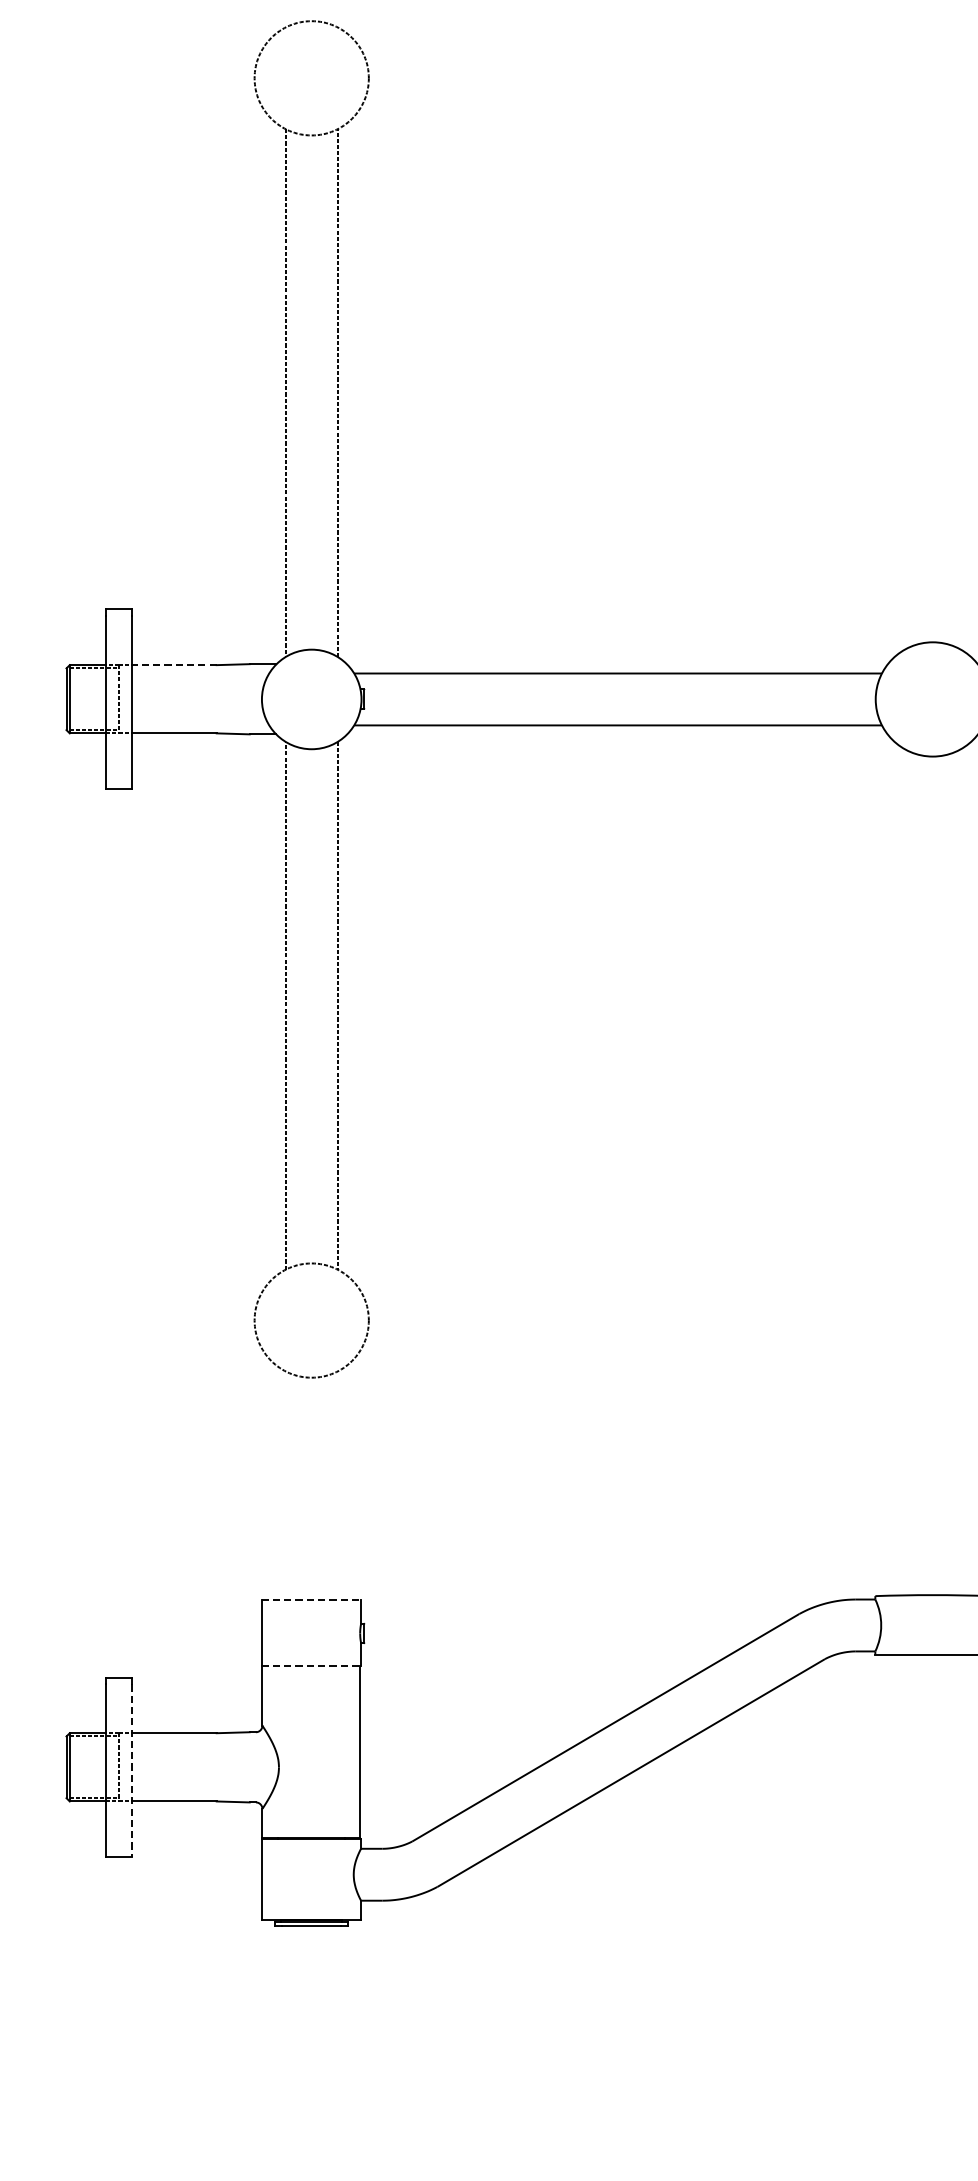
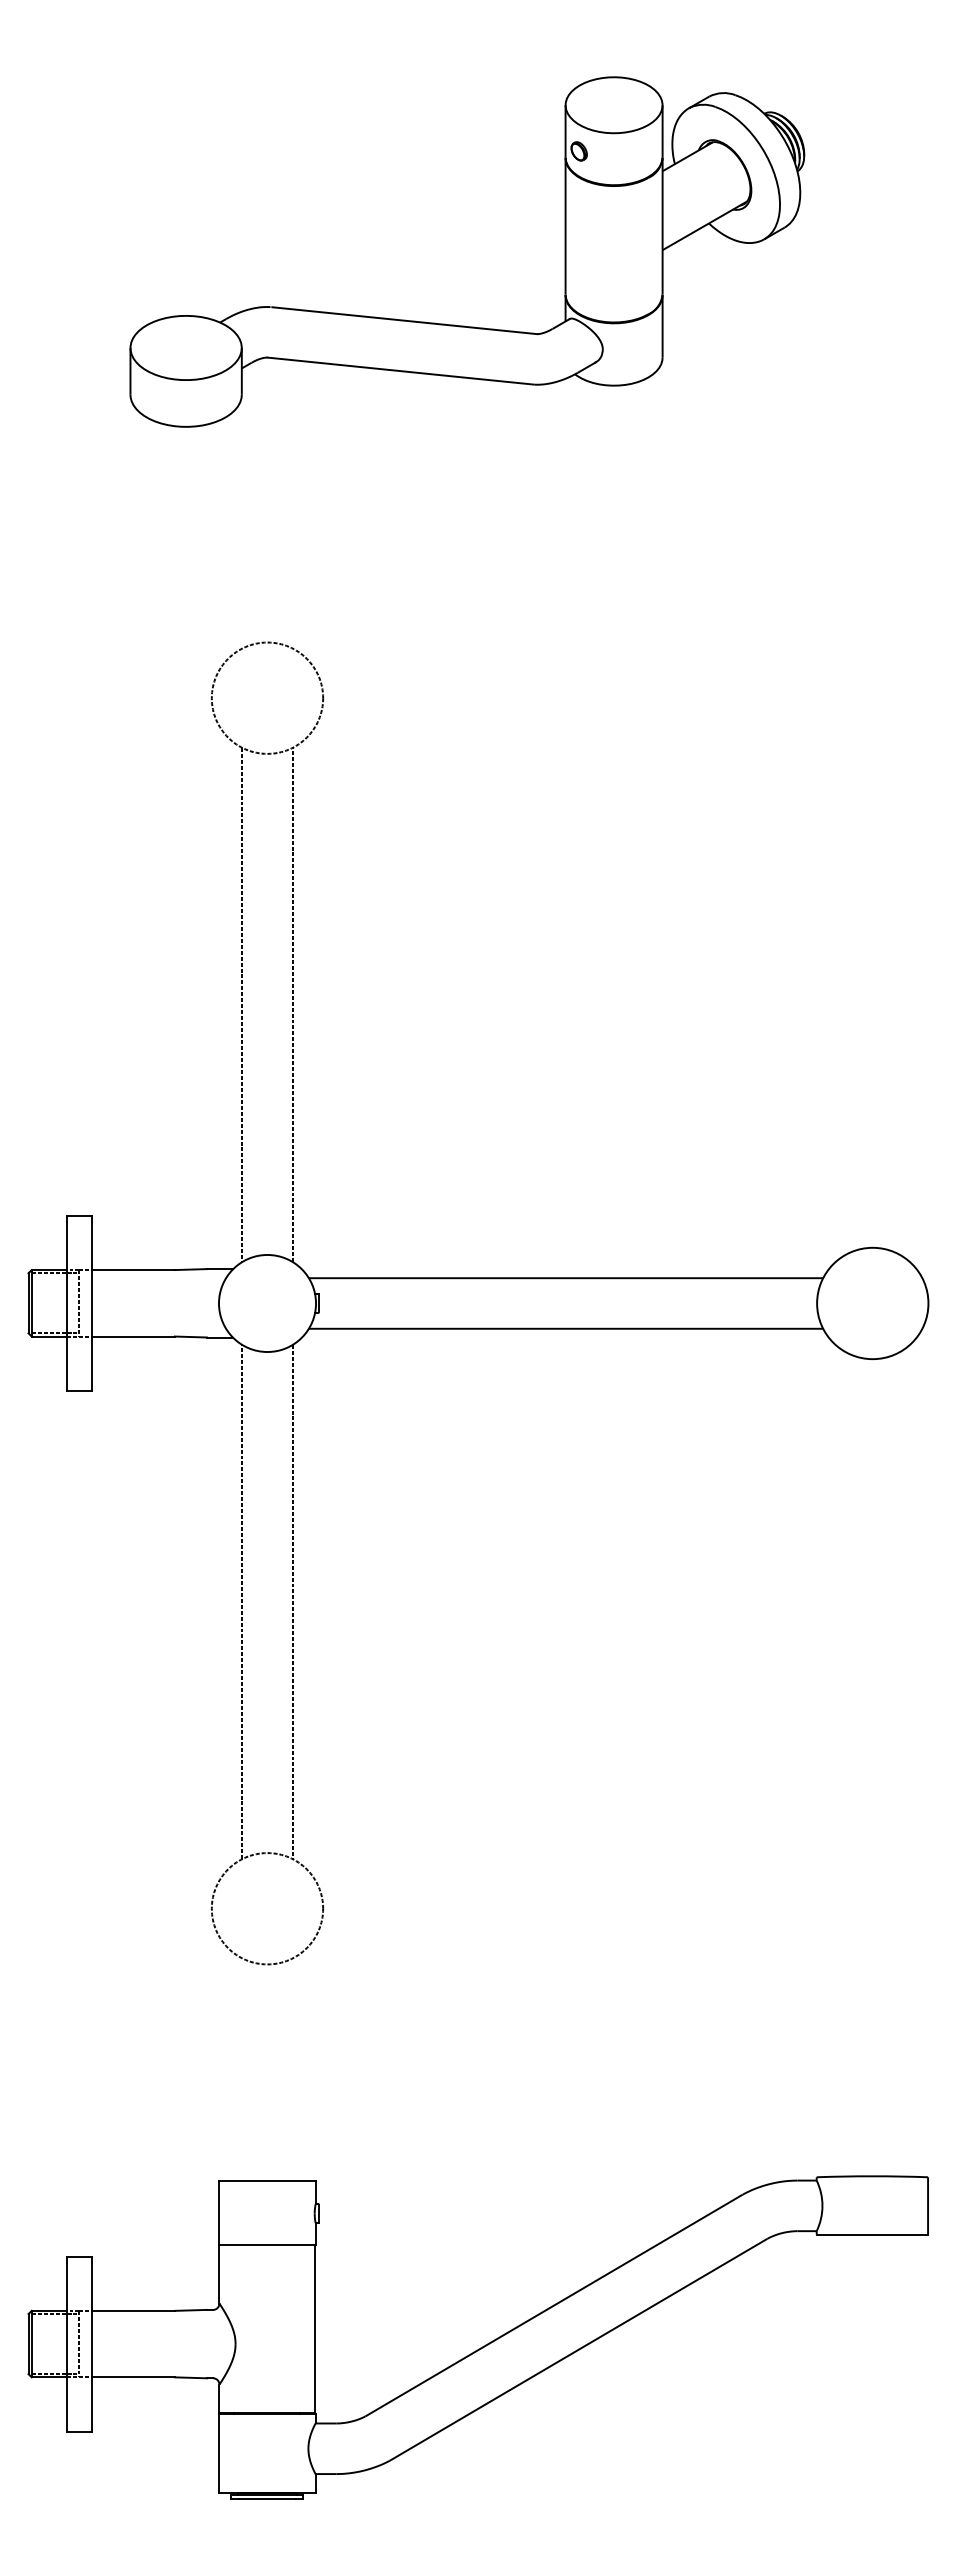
line: (174, 665) -> (133, 1270), dashed -> solid
line: (311, 1600) -> (267, 2181), dashed -> solid
line: (311, 1666) -> (267, 2245), dashed -> solid
line: (132, 1770) -> (92, 2347), dashed -> solid

